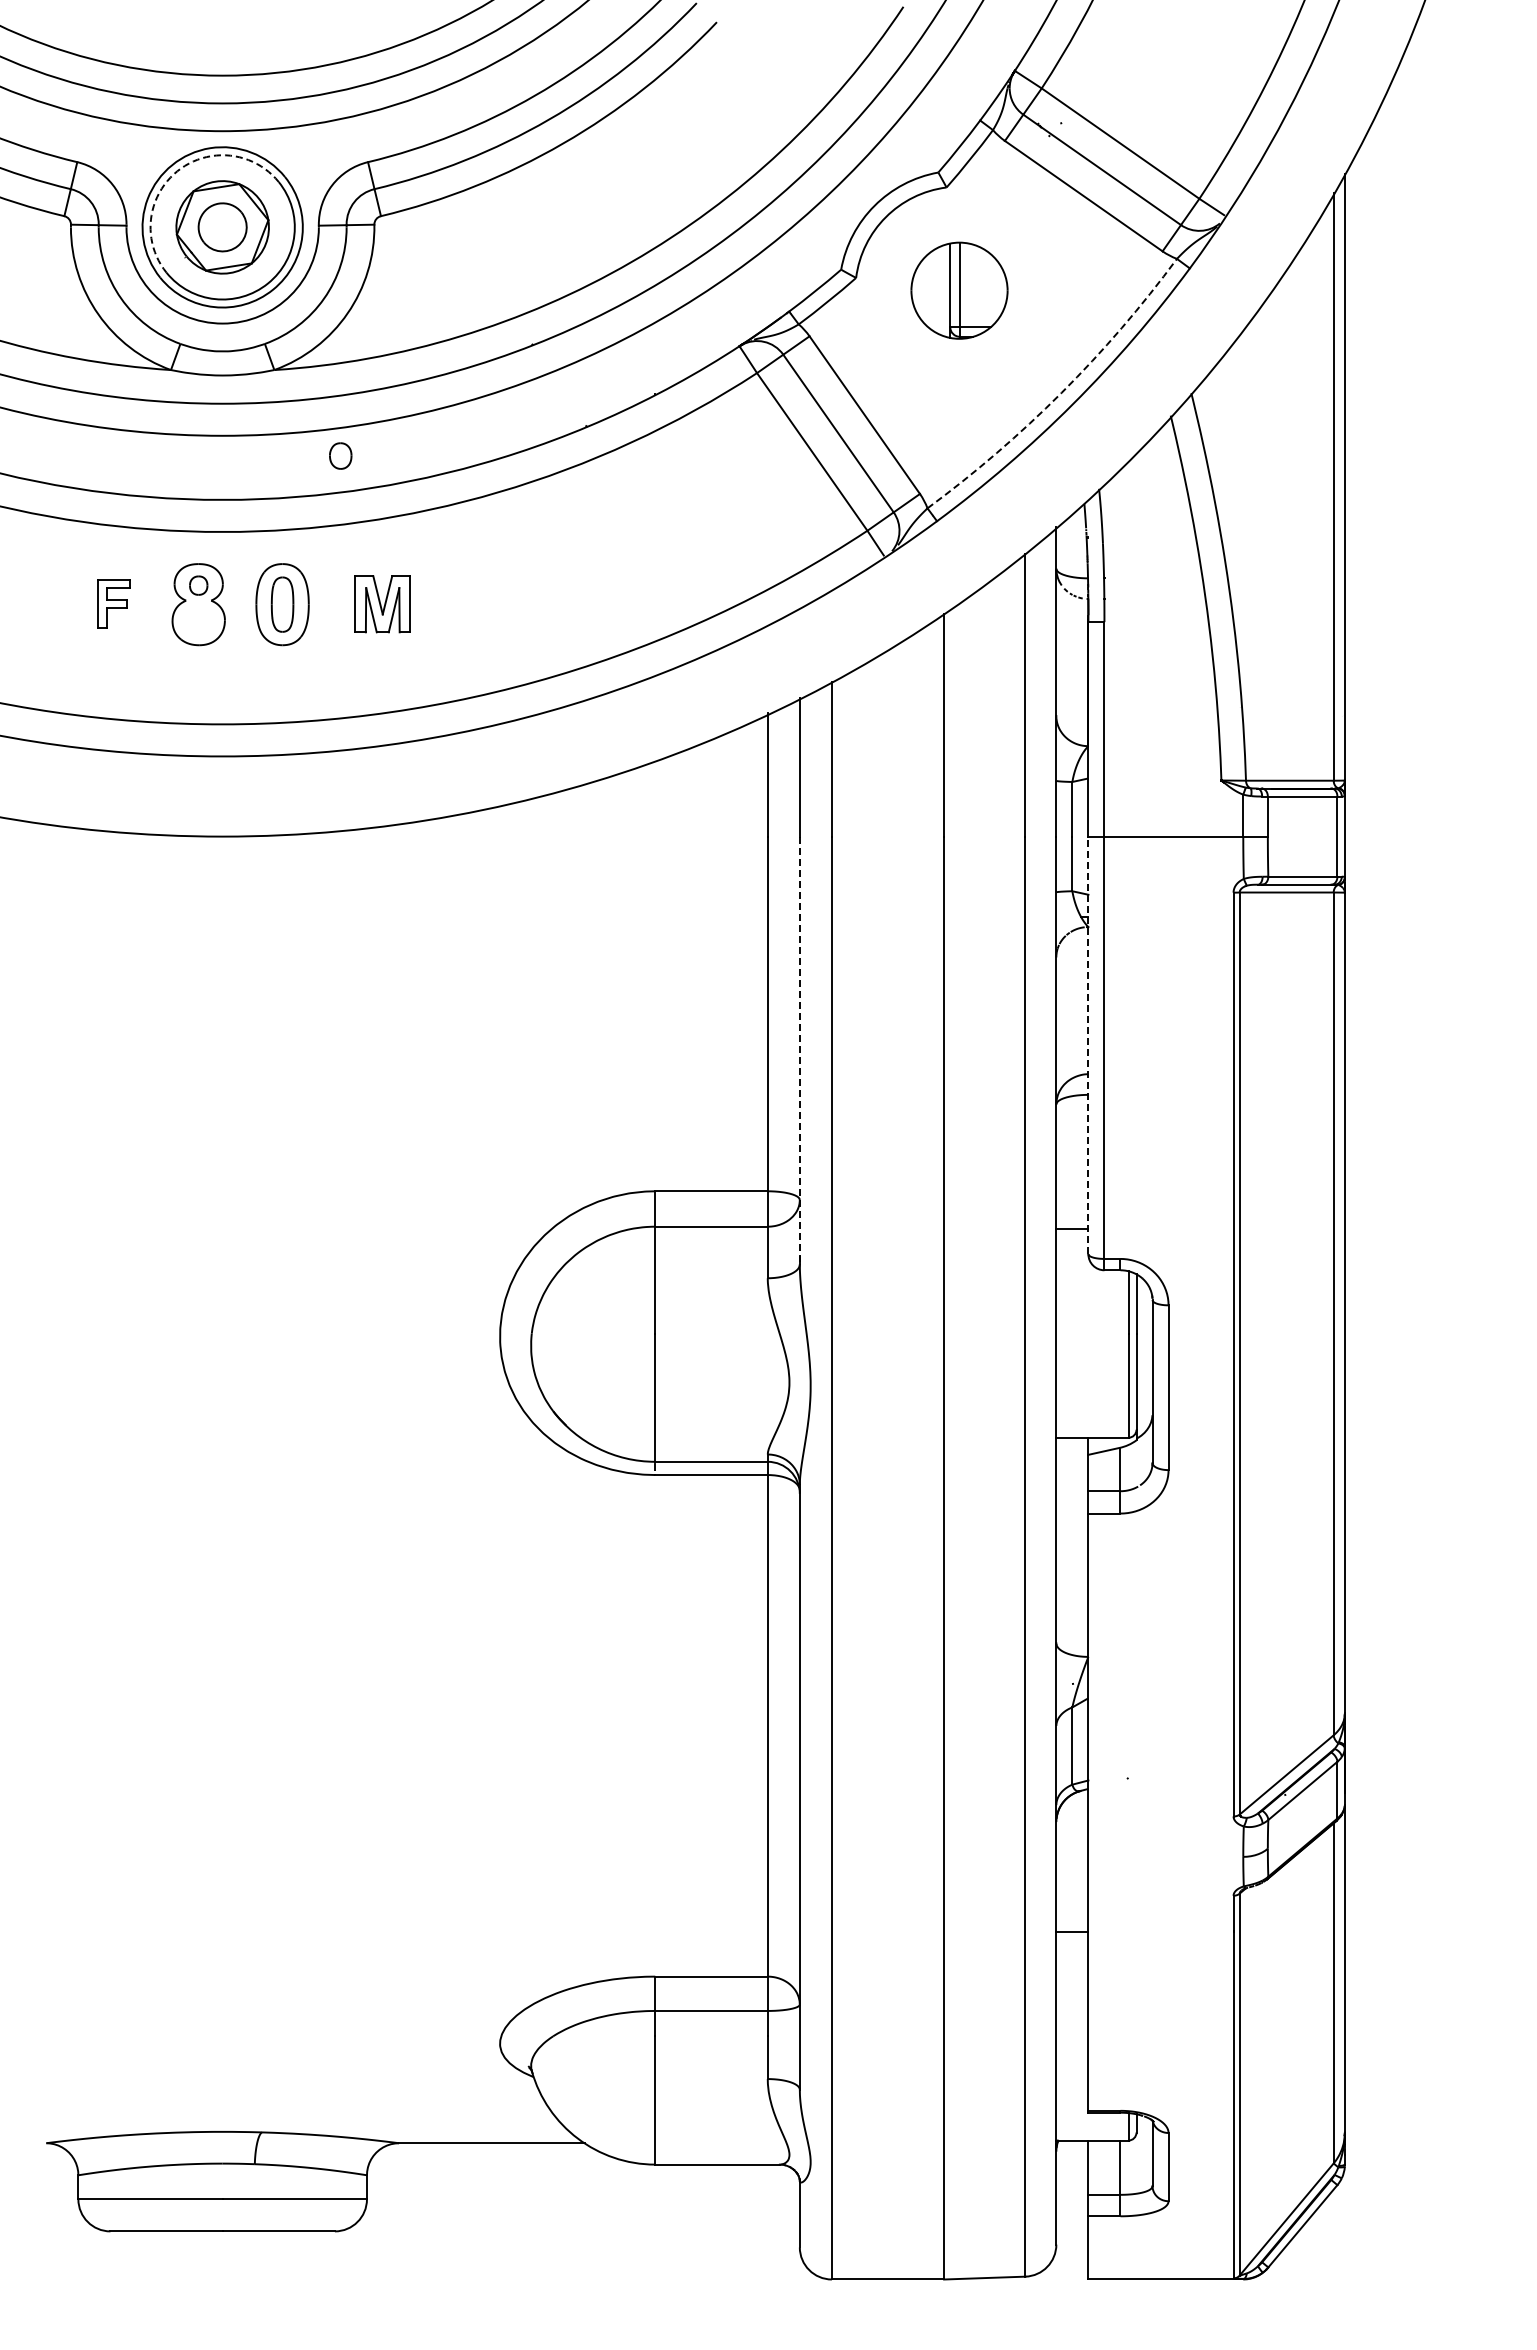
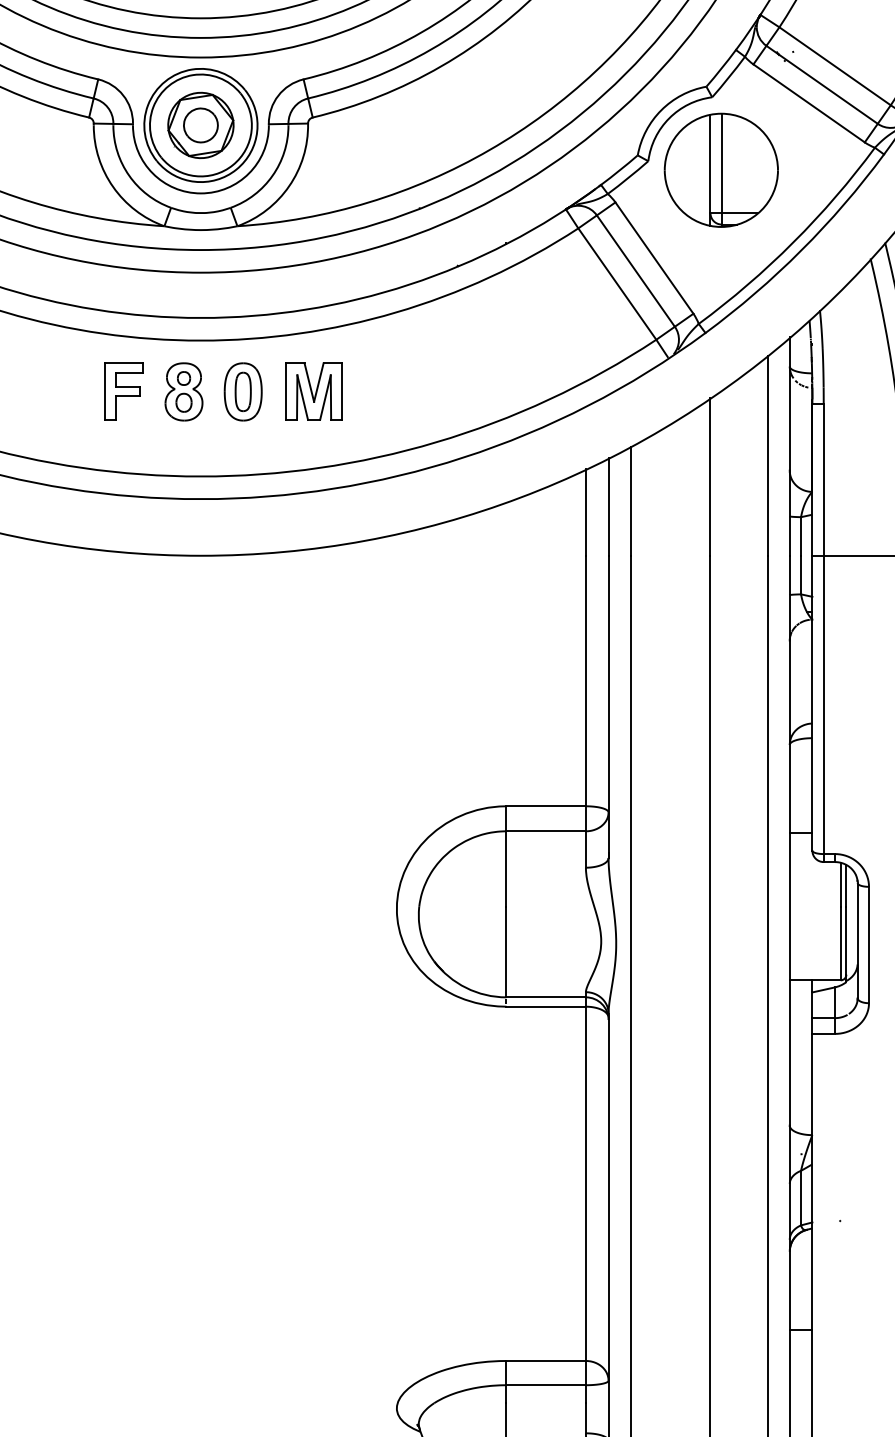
arc: (177, 171) -> (169, 86), dashed -> solid
part: (959, 290) -> (721, 170), size x1.67
arc: (1061, 392) -> (793, 242), dashed -> solid
part: (340, 455) -> (183, 402), moved
part: (113, 603) -> (123, 391), size x1.67
part: (382, 604) -> (313, 391), size x1.43
line: (1088, 1045) -> (812, 703), dashed -> solid
line: (799, 1050) -> (608, 706), dashed -> solid

